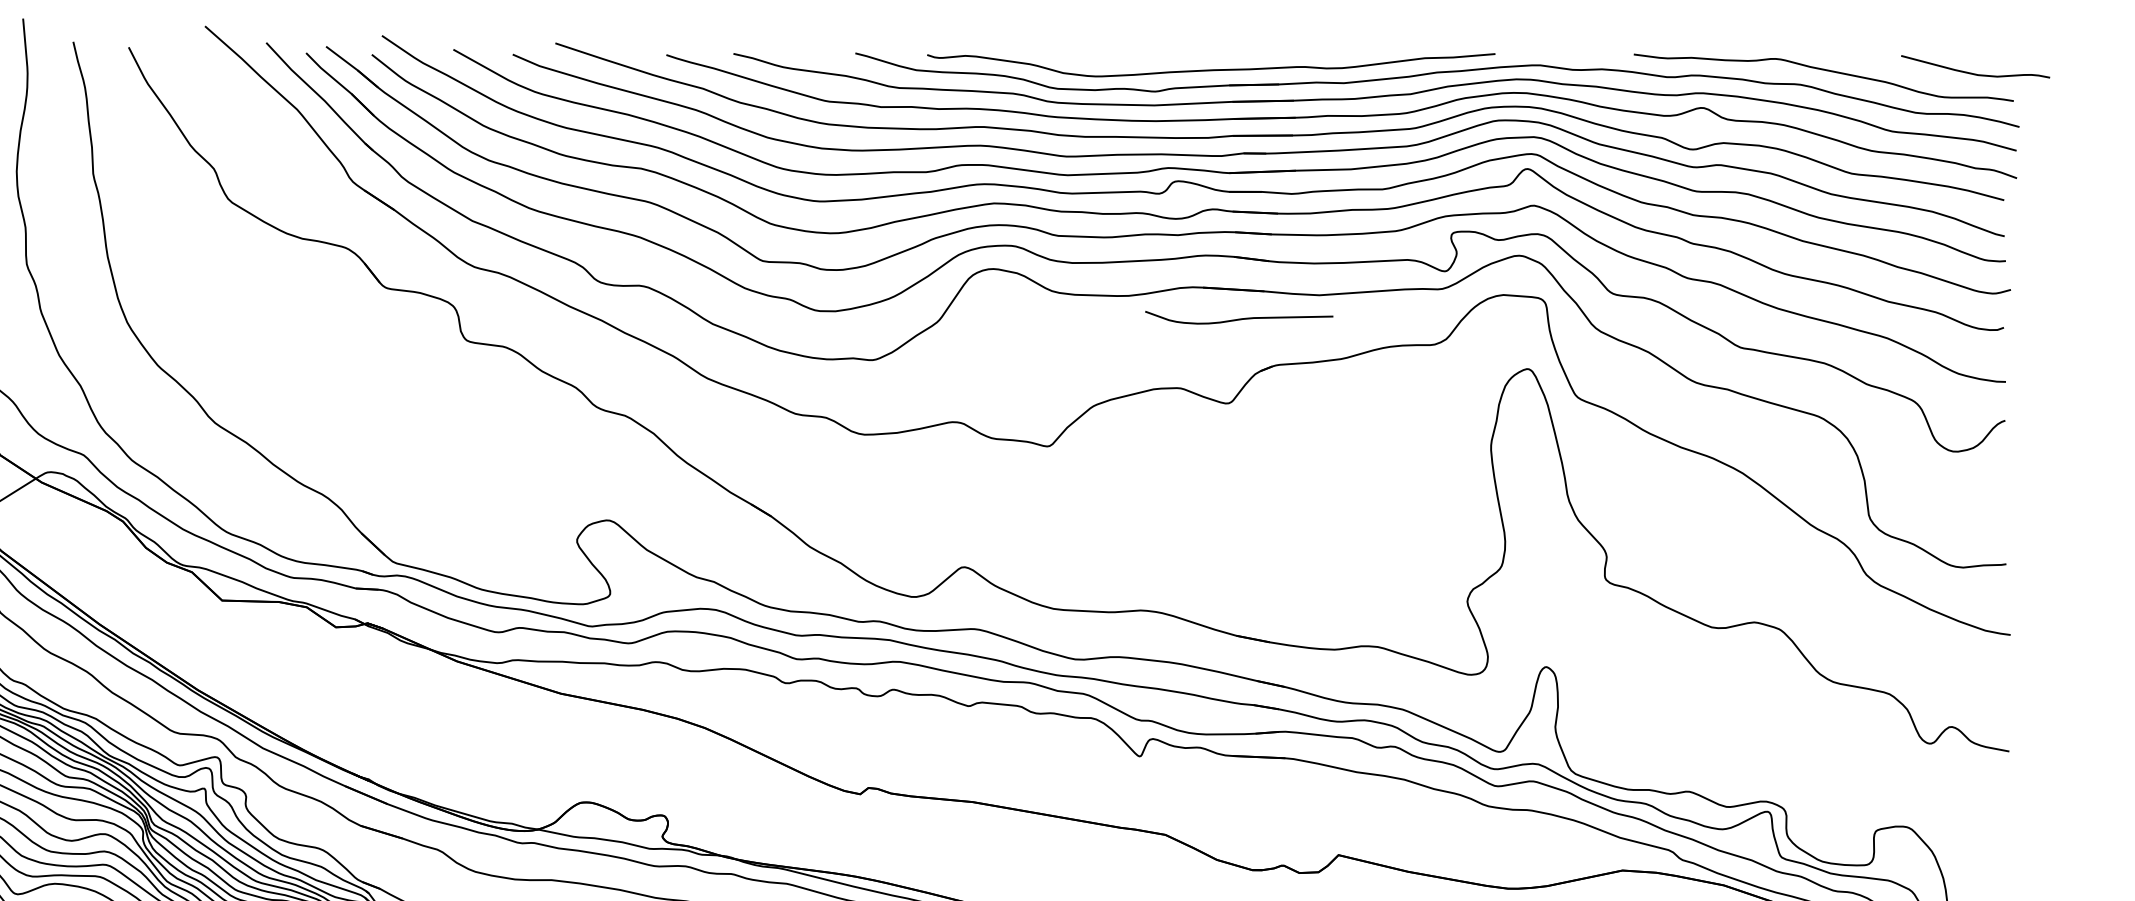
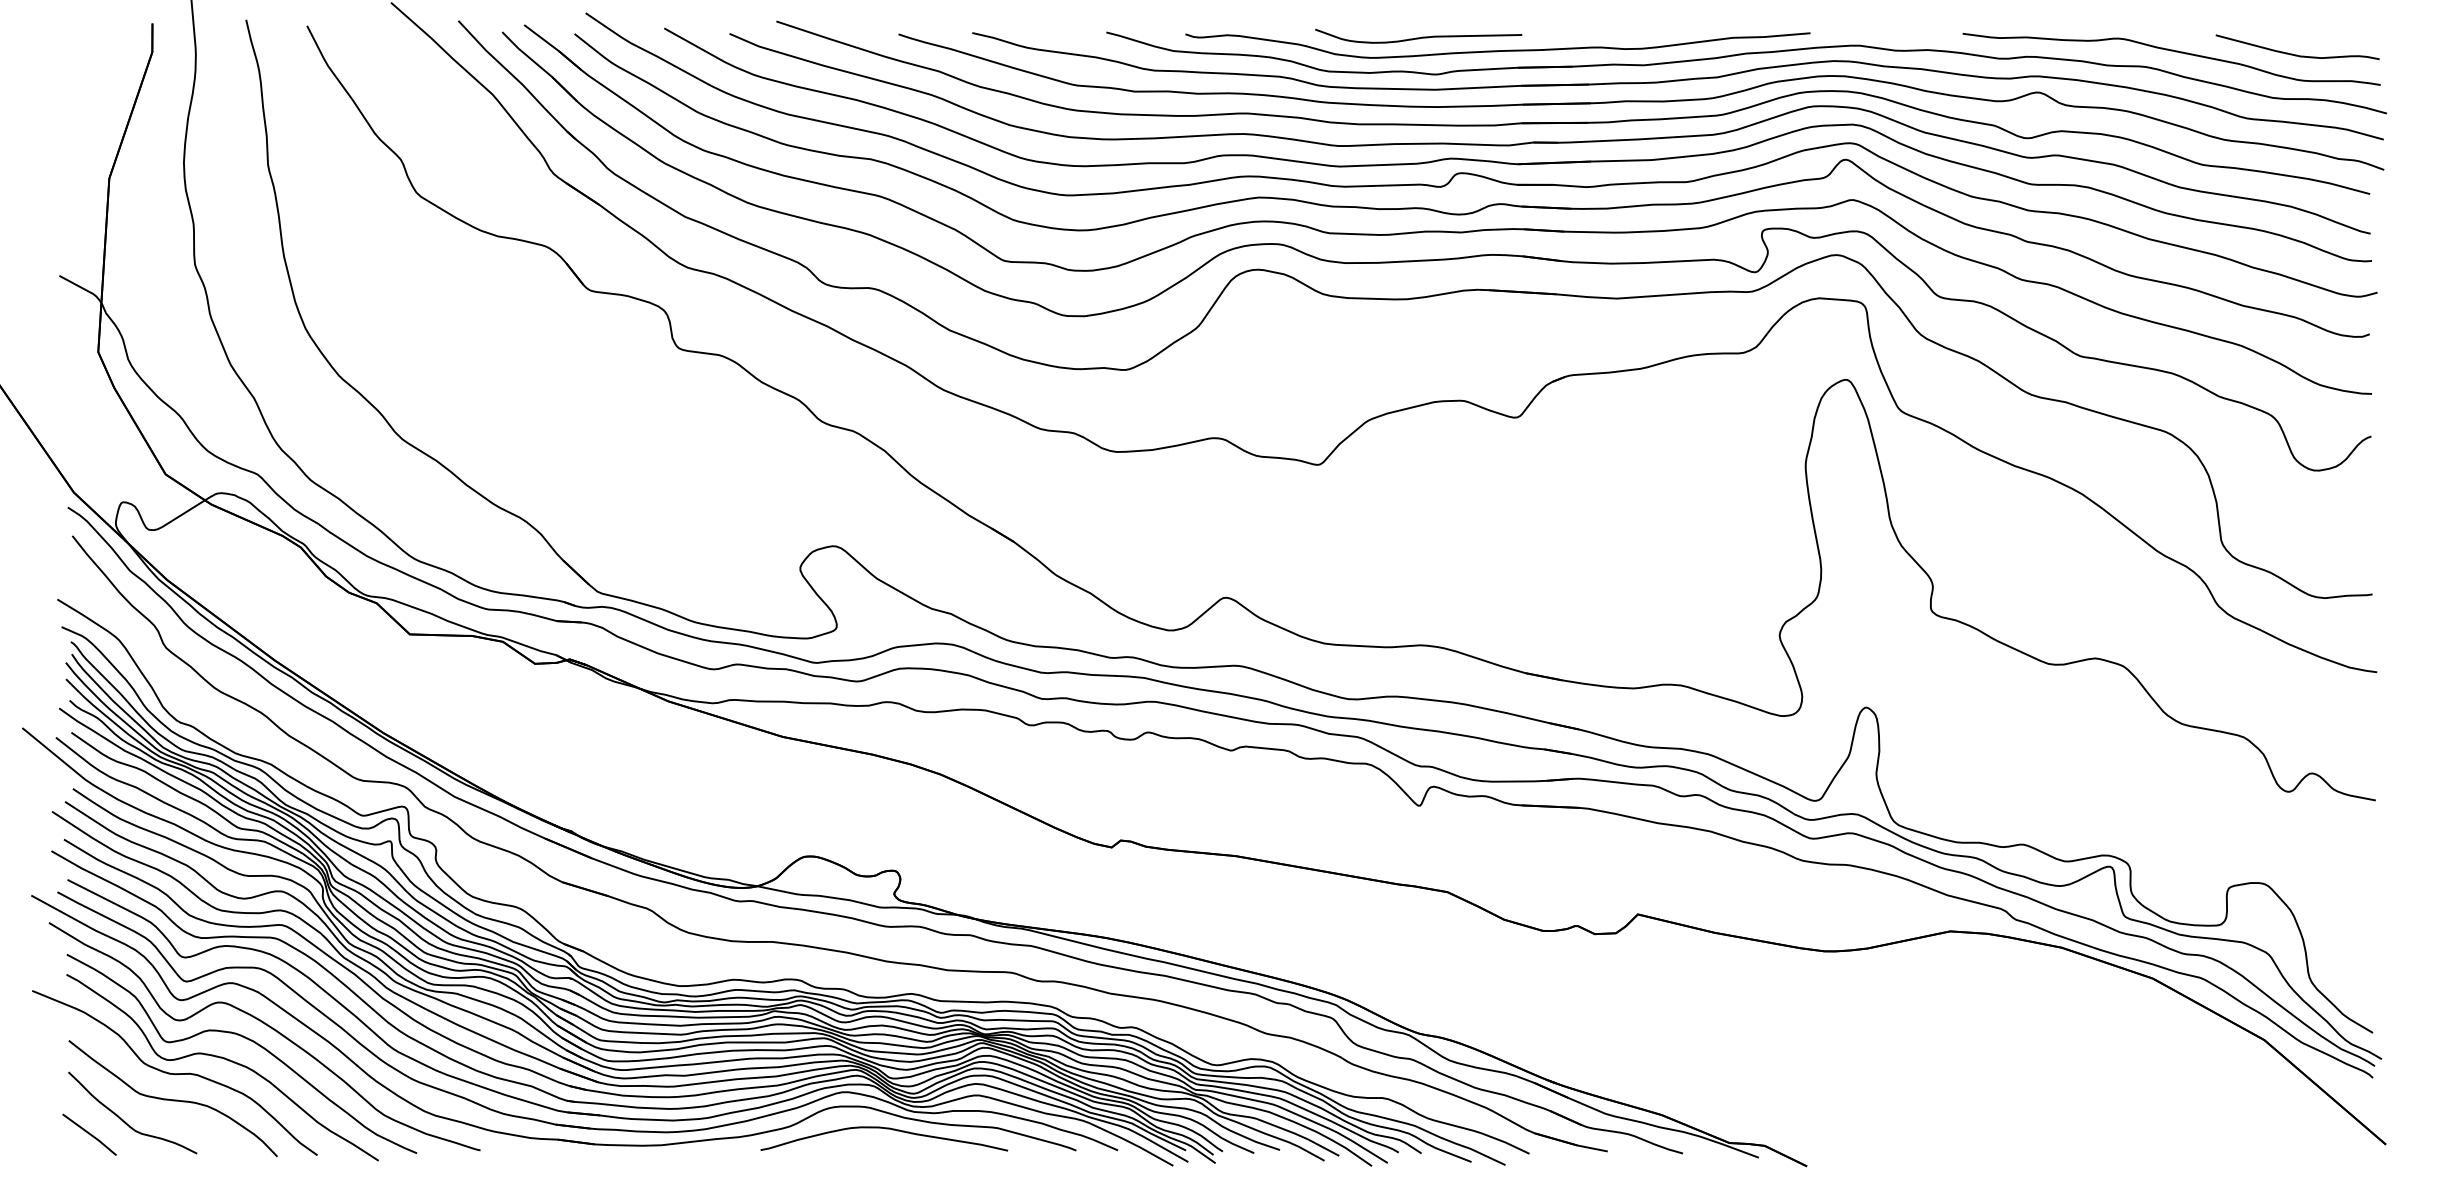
curve: (1975, 73) -> (2297, 54), moved
curve: (1239, 318) -> (1418, 37), moved

